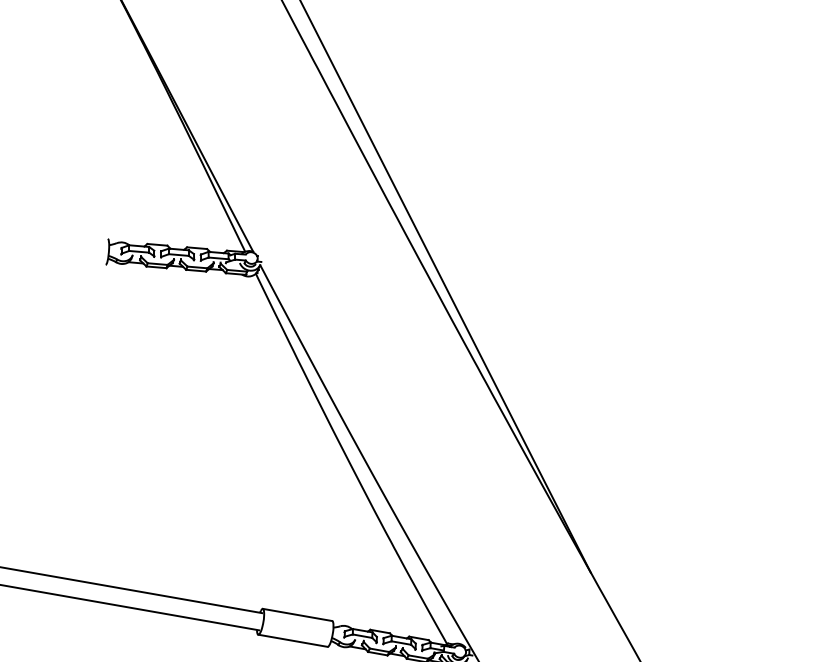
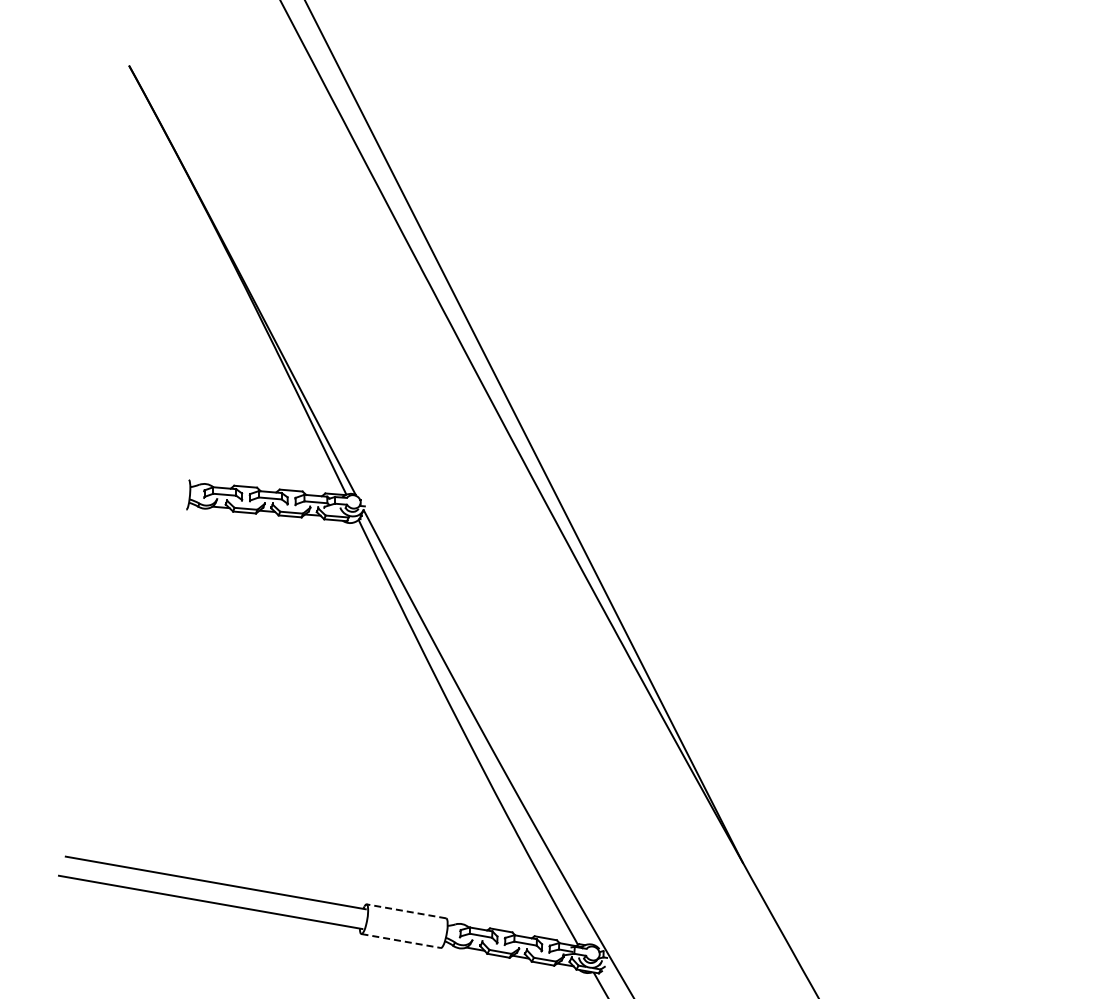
line: (296, 615) -> (405, 911), solid -> dashed
line: (293, 641) -> (401, 941), solid -> dashed

